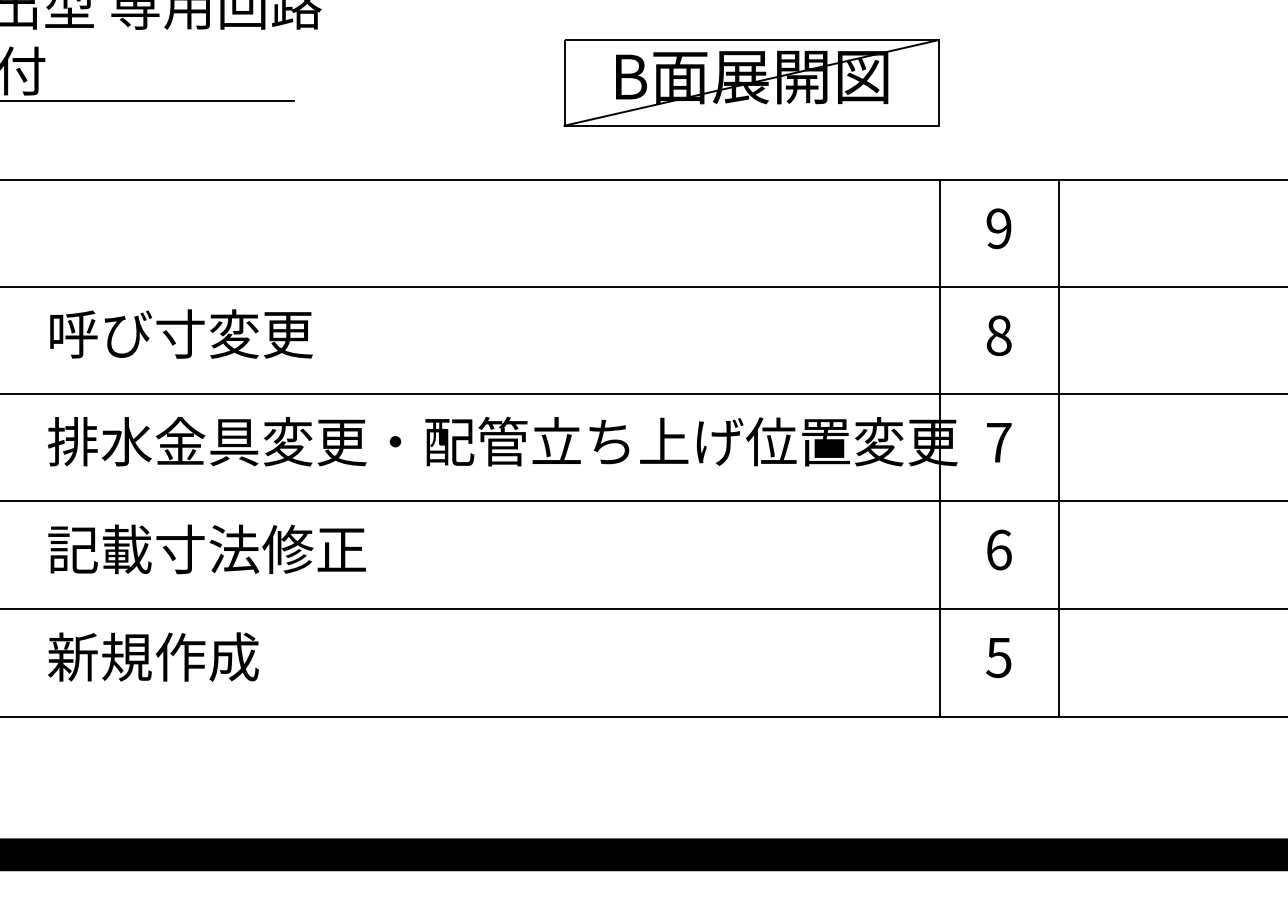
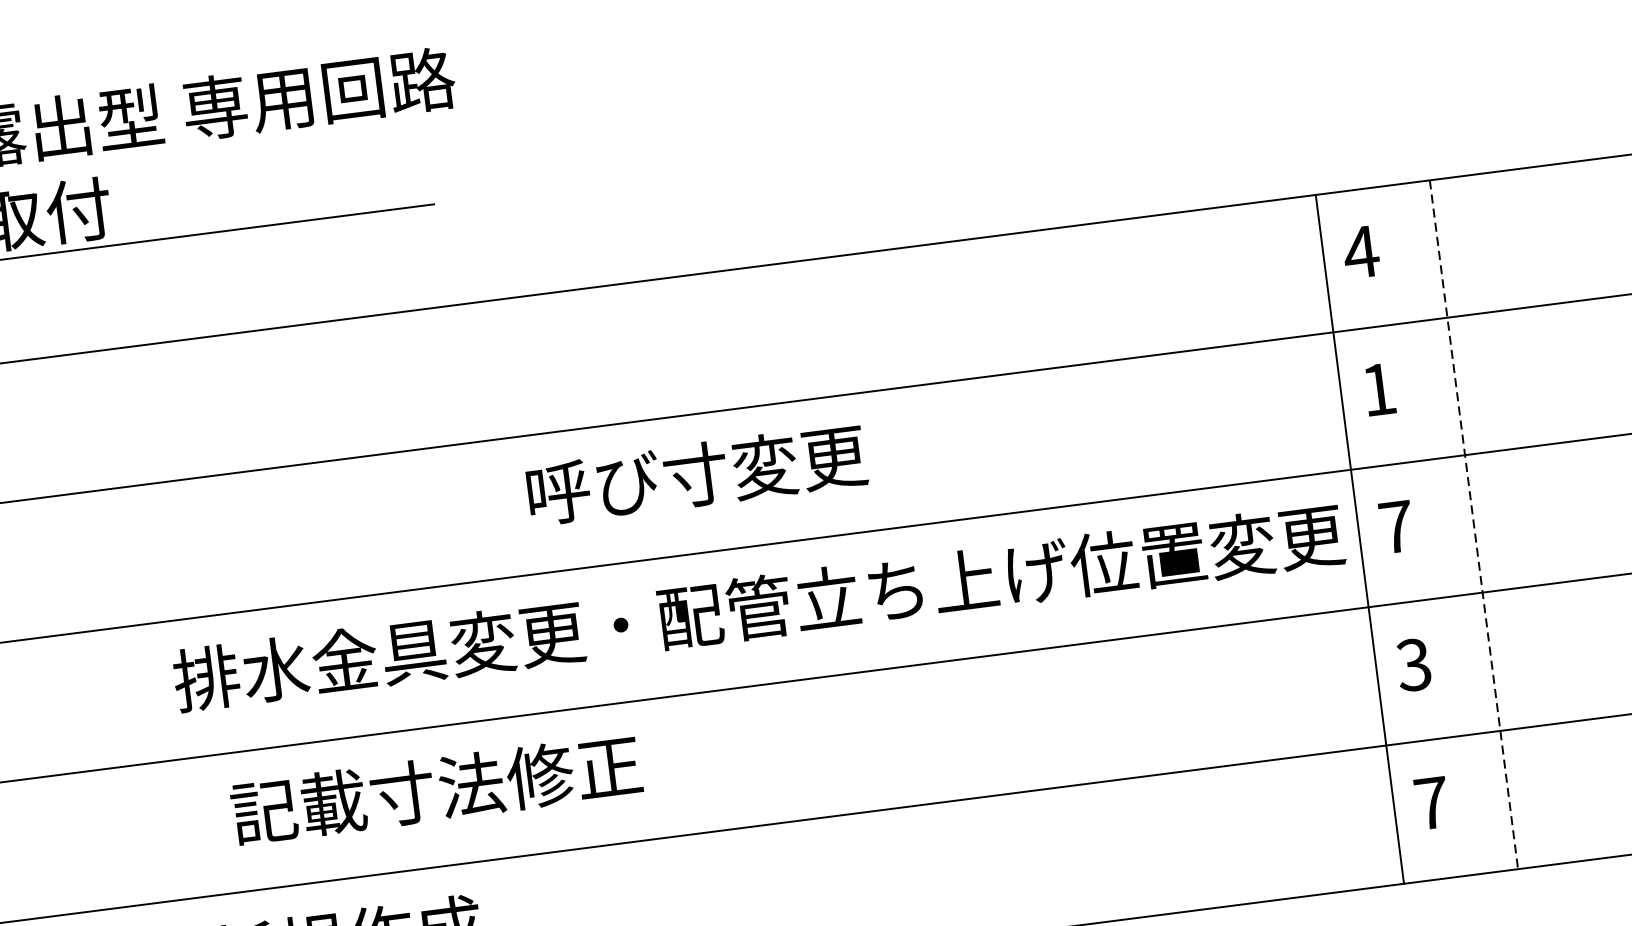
part: (751, 82) -> (1019, 105), removed
text: (998, 228) -> (1360, 252), 9 -> 4
text: (181, 333) -> (697, 474), moved
text: (998, 335) -> (1378, 389), 8 -> 1
line: (939, 448) -> (1359, 539), moved
line: (1058, 449) -> (1473, 526), solid -> dashed
text: (206, 549) -> (435, 789), moved
text: (998, 549) -> (1413, 664), 6 -> 3
text: (998, 658) -> (1431, 804), 5 -> 7

